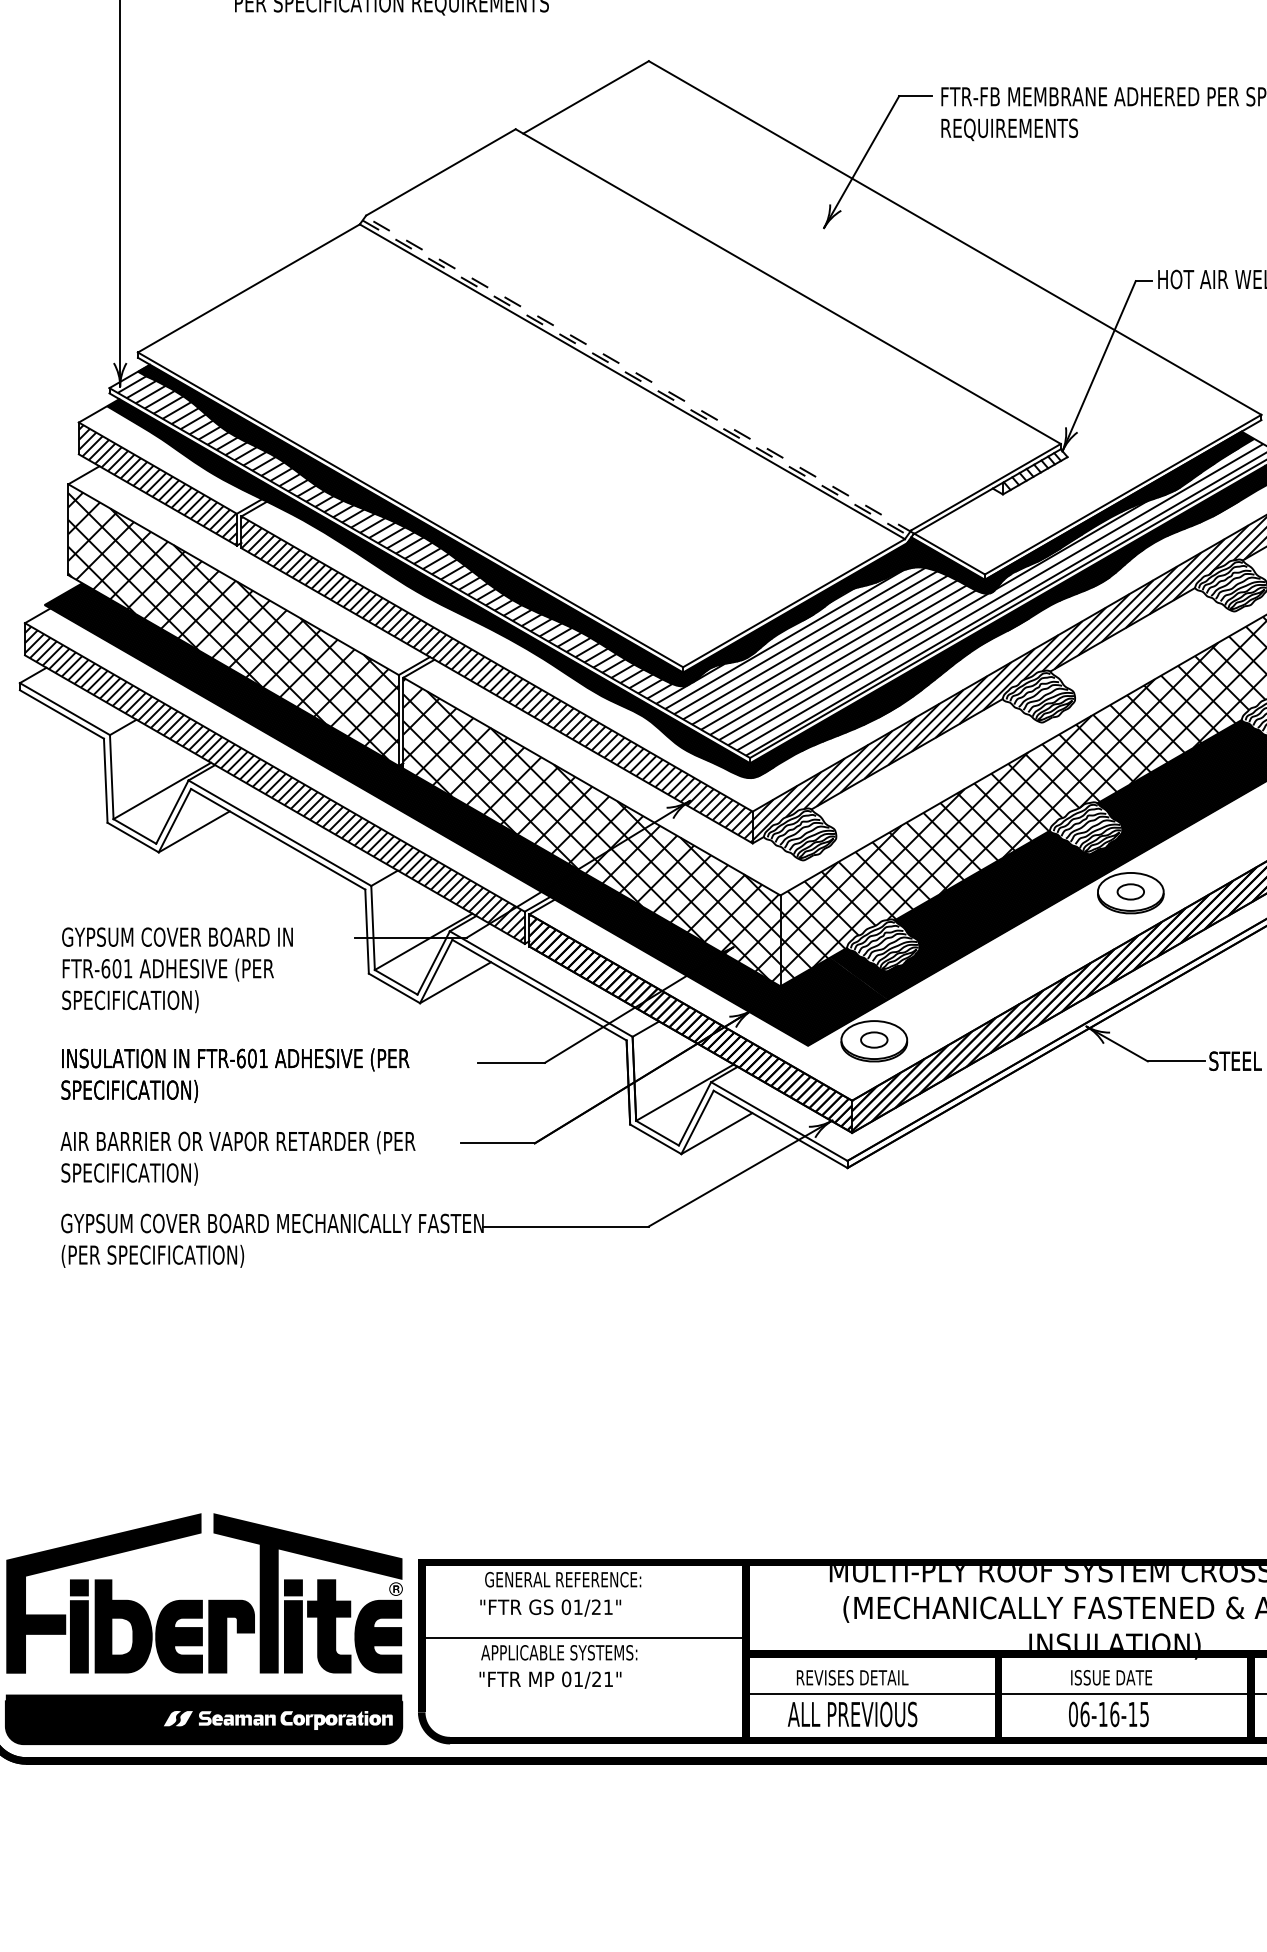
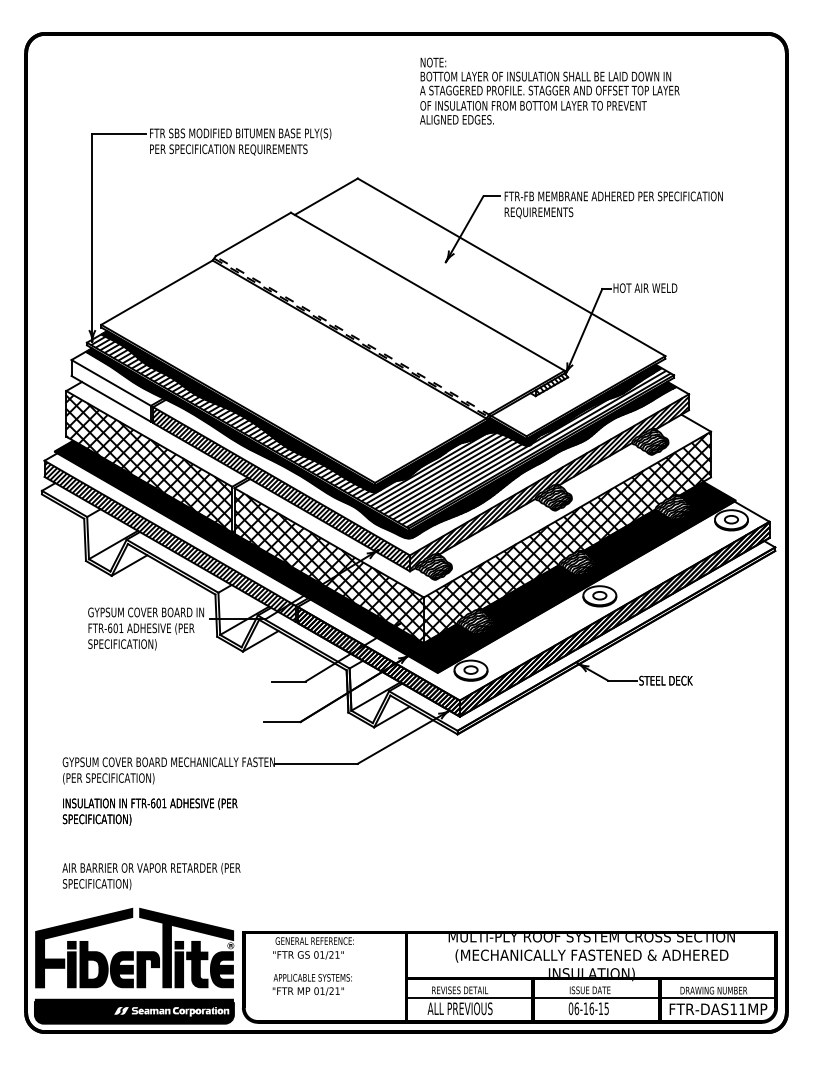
hatch: (156, 485) -> (110, 391), removed
text: (176, 969) -> (145, 628), moved
text: (234, 1074) -> (149, 811), moved
text: (238, 1158) -> (151, 876), moved
line: (582, 1638) -> (324, 970), removed

